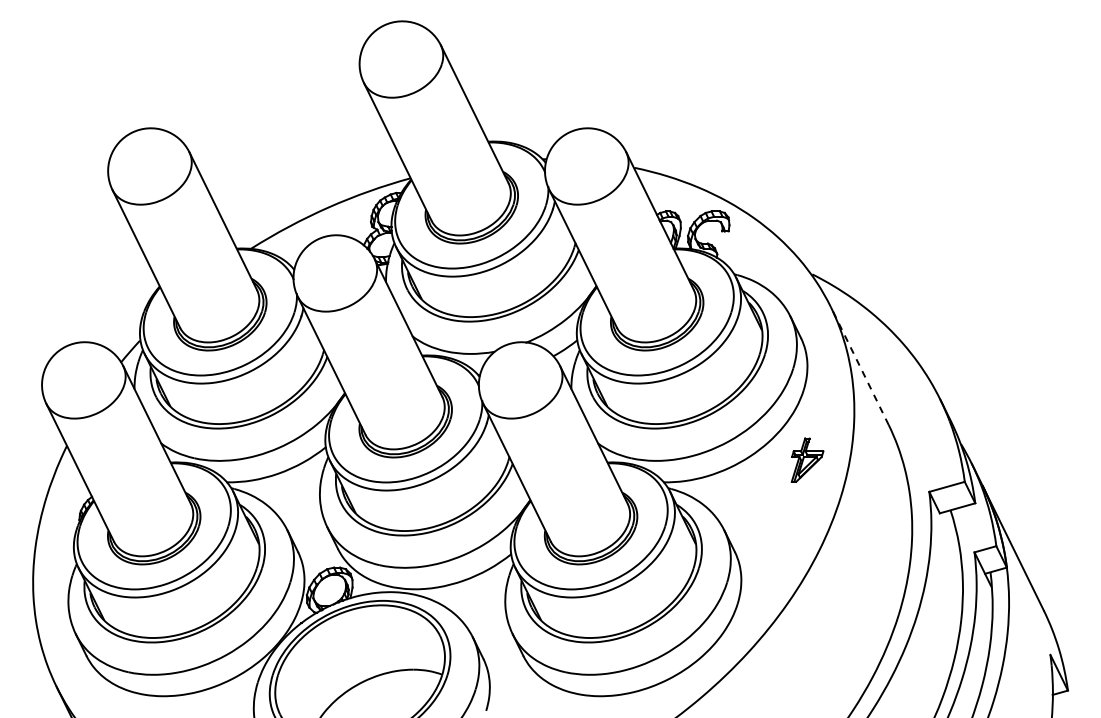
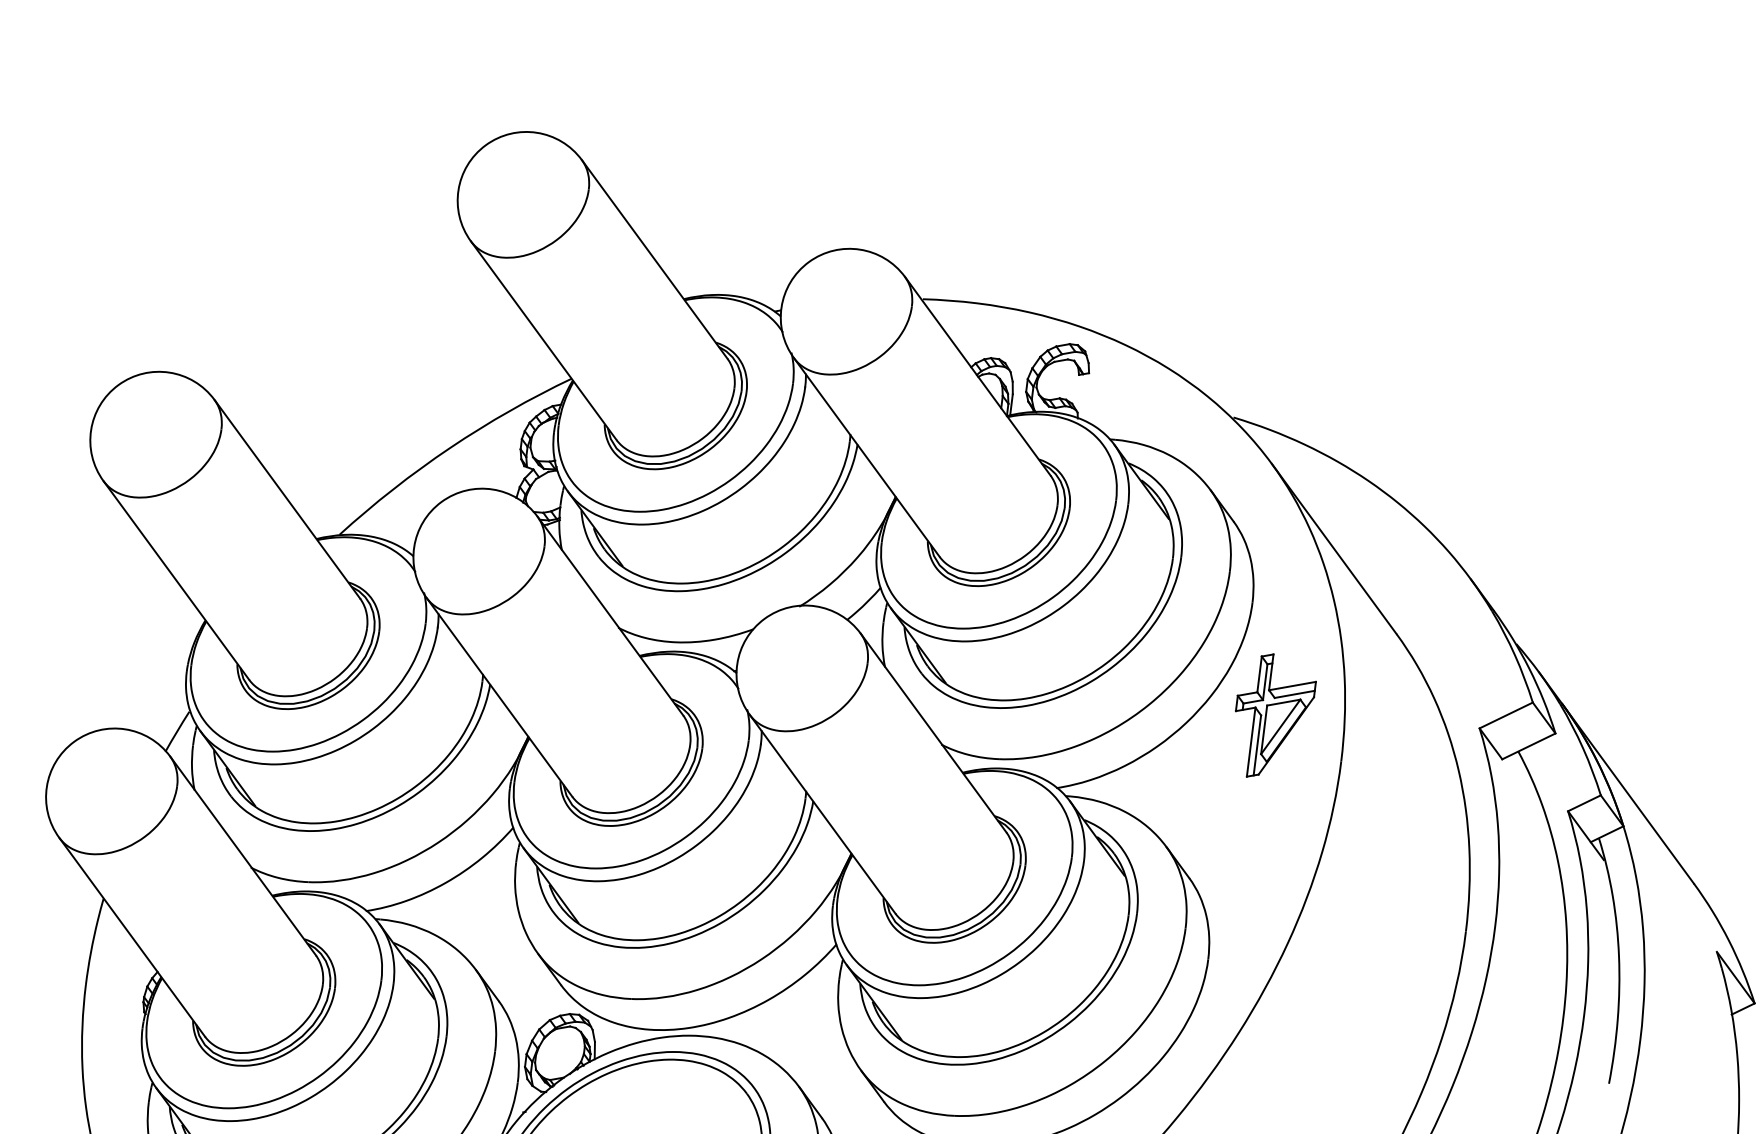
line: (859, 366) -> (1333, 549), dashed -> solid
part: (807, 460) -> (1278, 713), size x1.67

